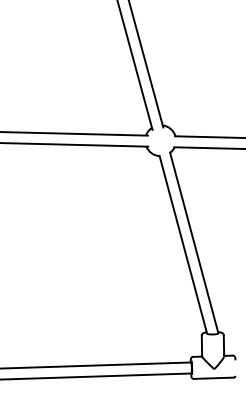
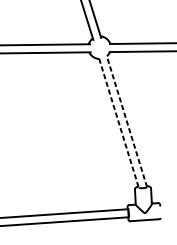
line: (194, 242) -> (127, 121), solid -> dashed
line: (183, 244) -> (119, 123), solid -> dashed

